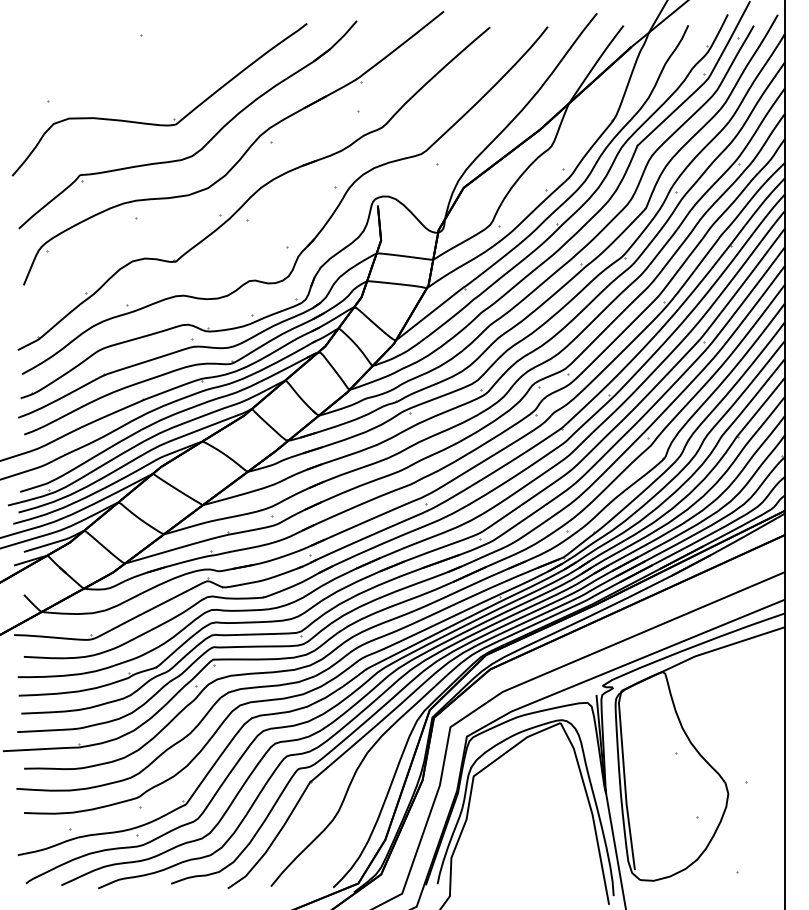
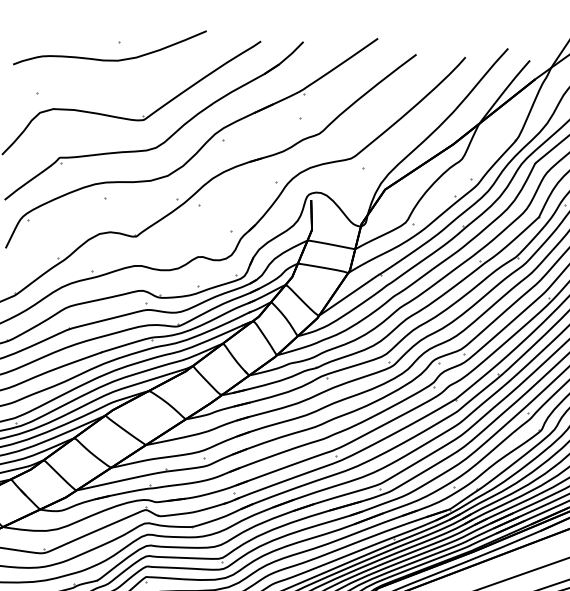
curve: (130, 56) -> (109, 59), added

